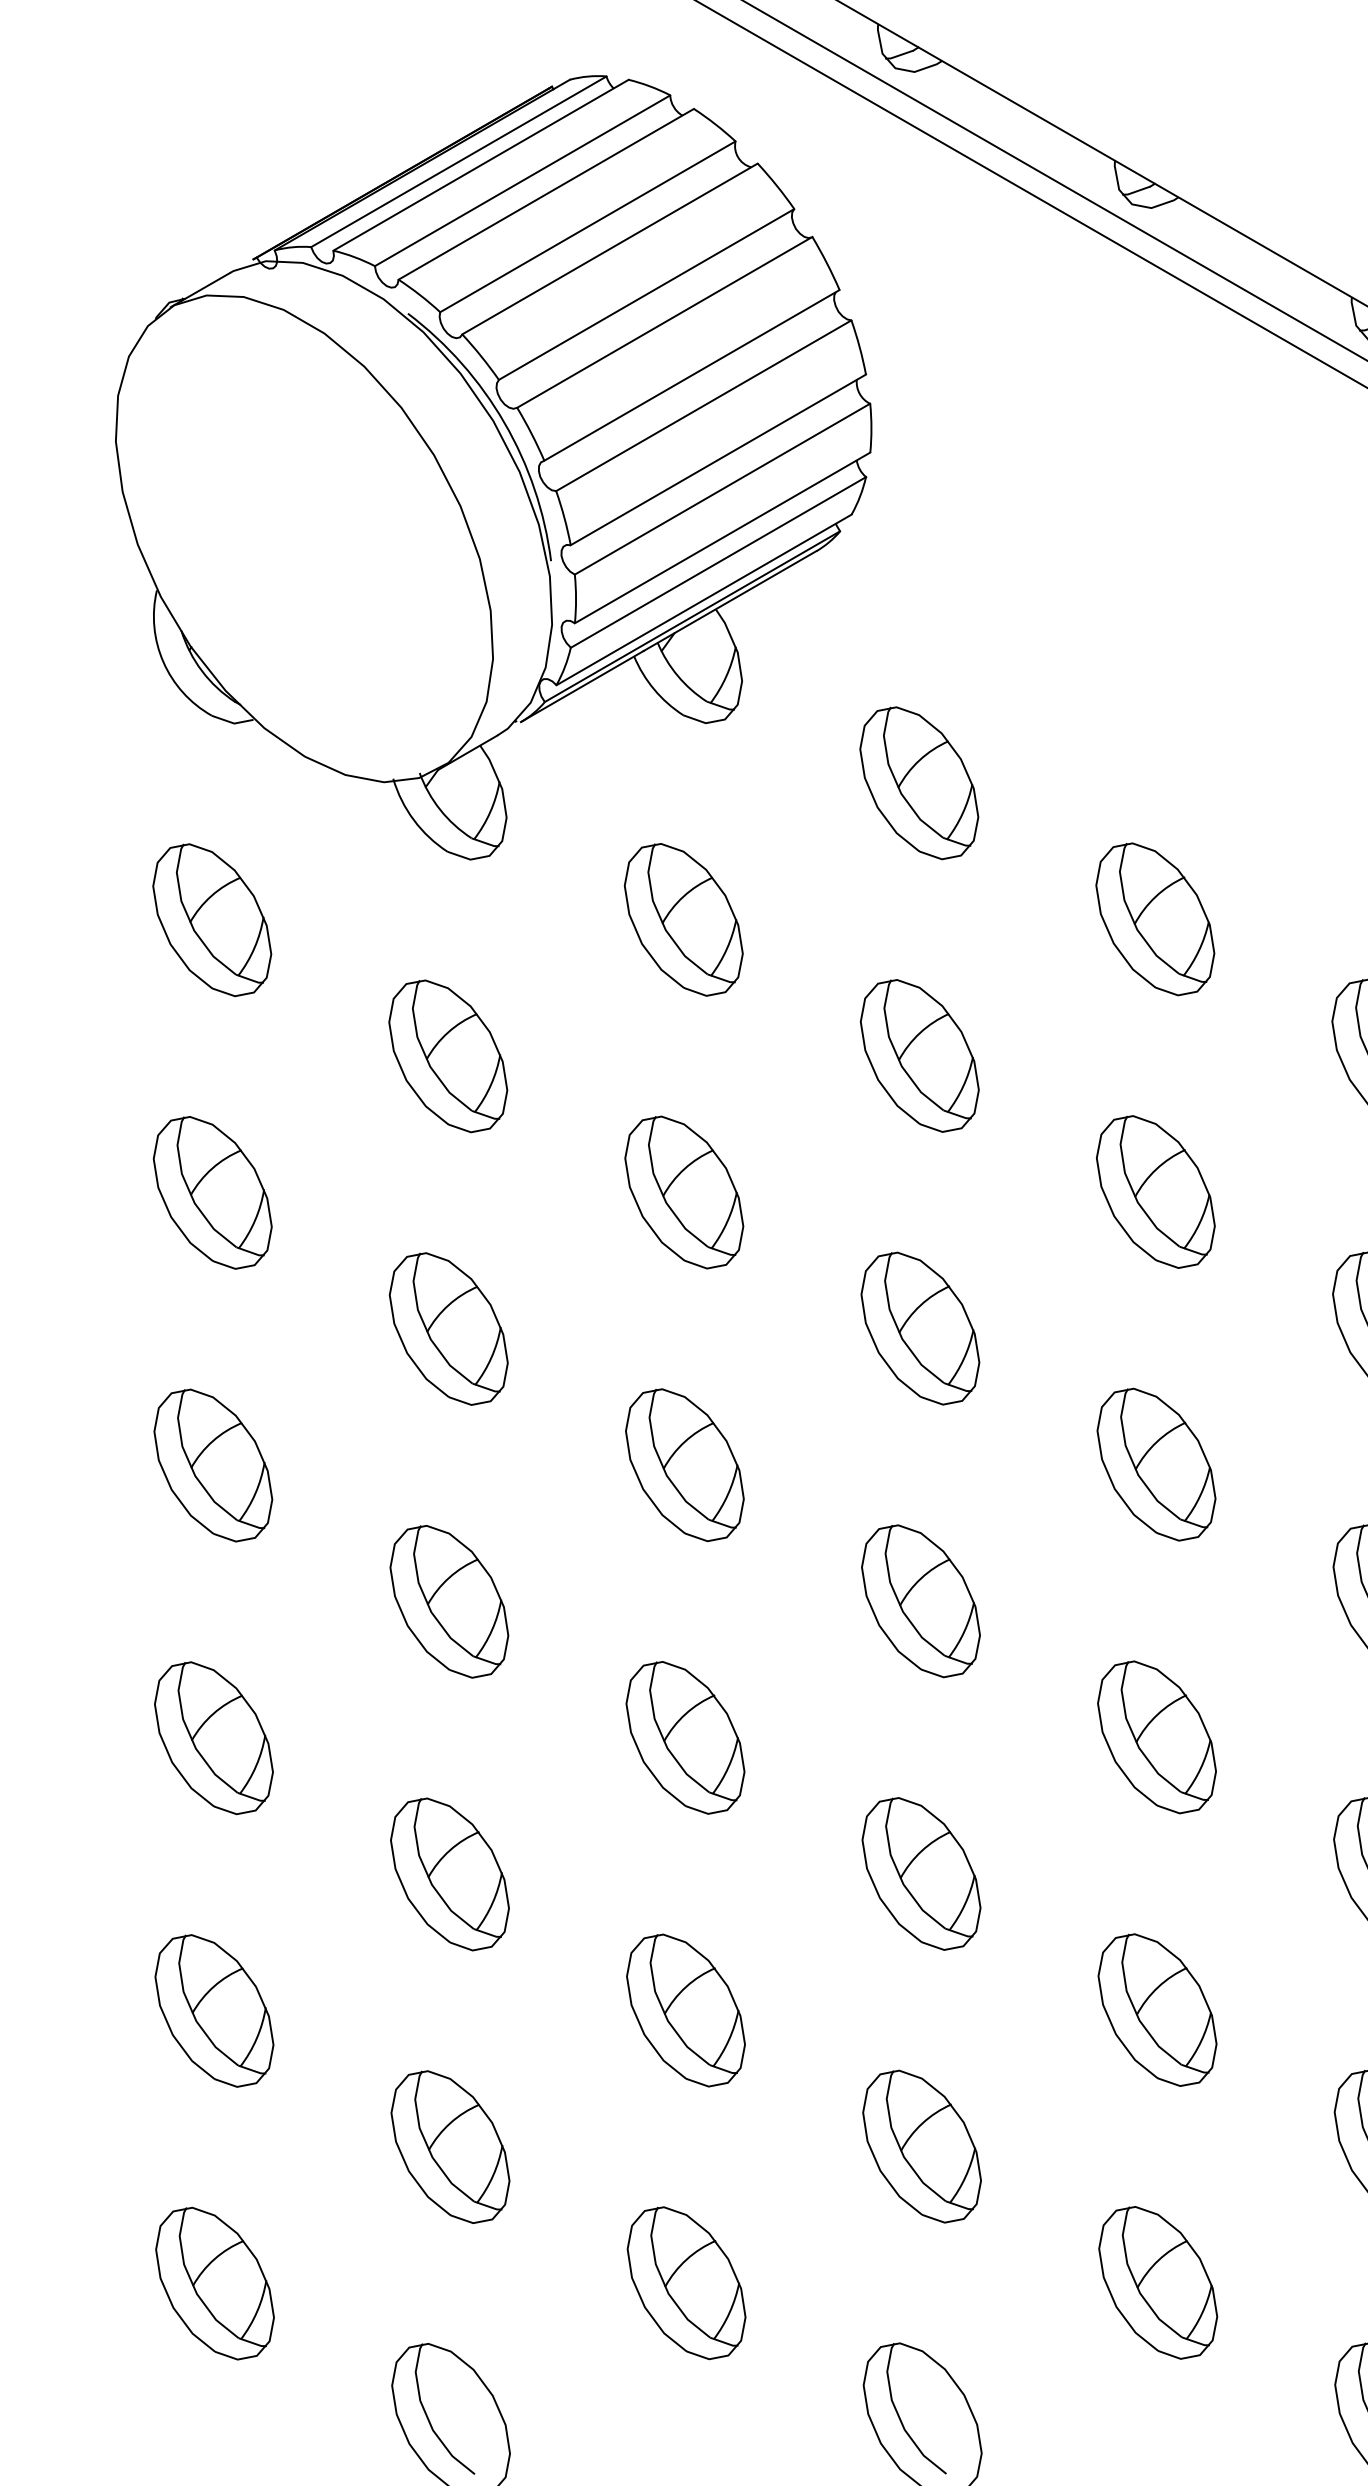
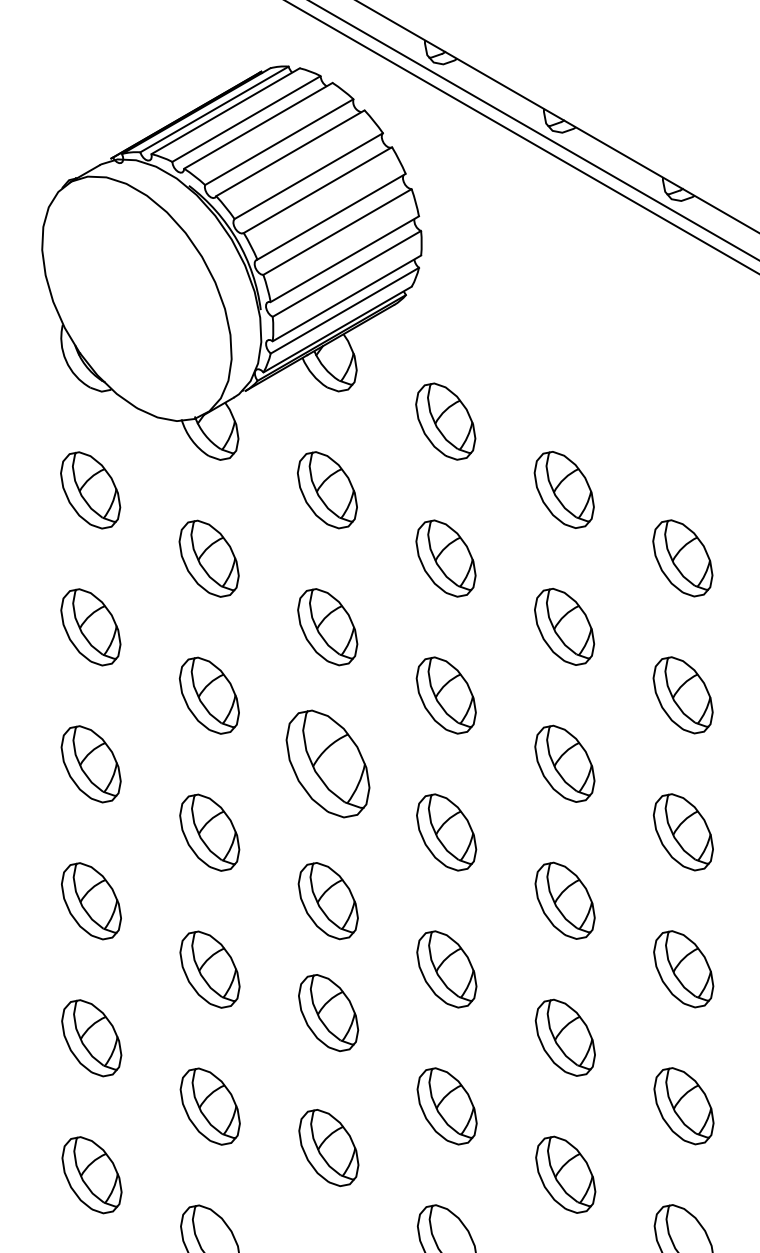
part: (683, 1465) -> (327, 764), size x1.4
part: (685, 2011) -> (328, 1013), moved
part: (685, 2282) -> (328, 1147), moved

